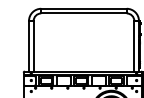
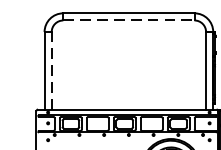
line: (84, 13) -> (129, 20), solid -> dashed
line: (33, 45) -> (51, 69), solid -> dashed

